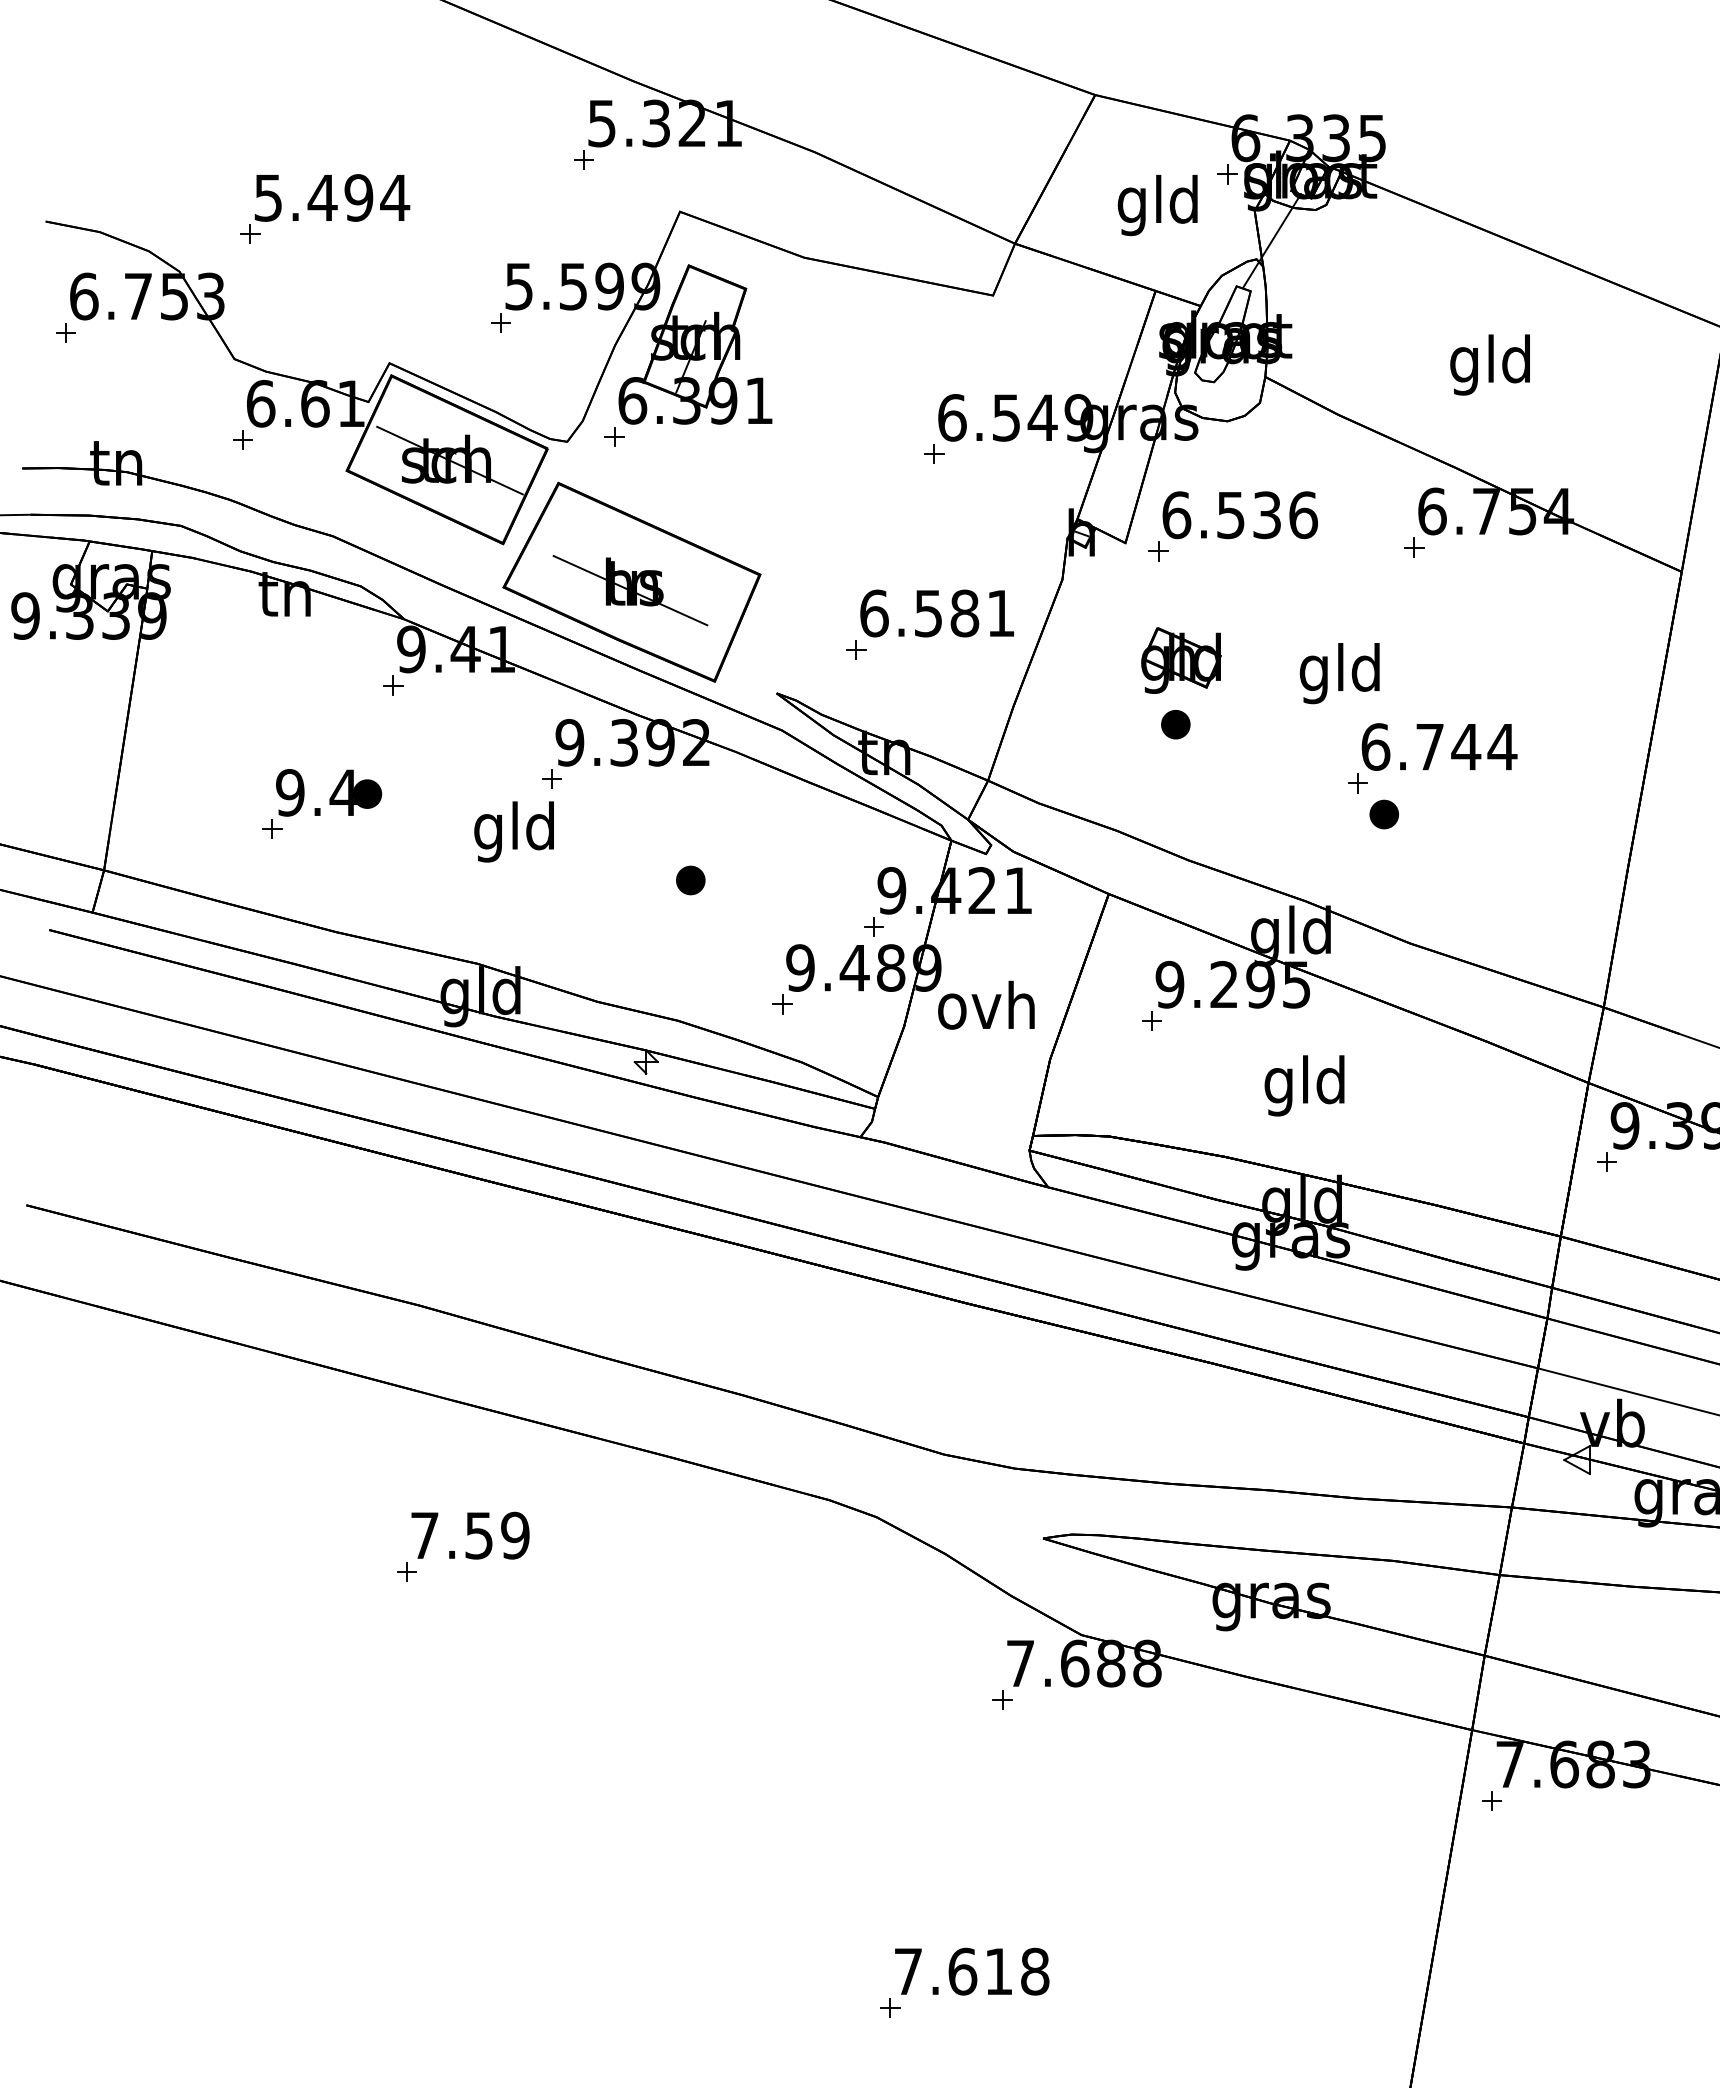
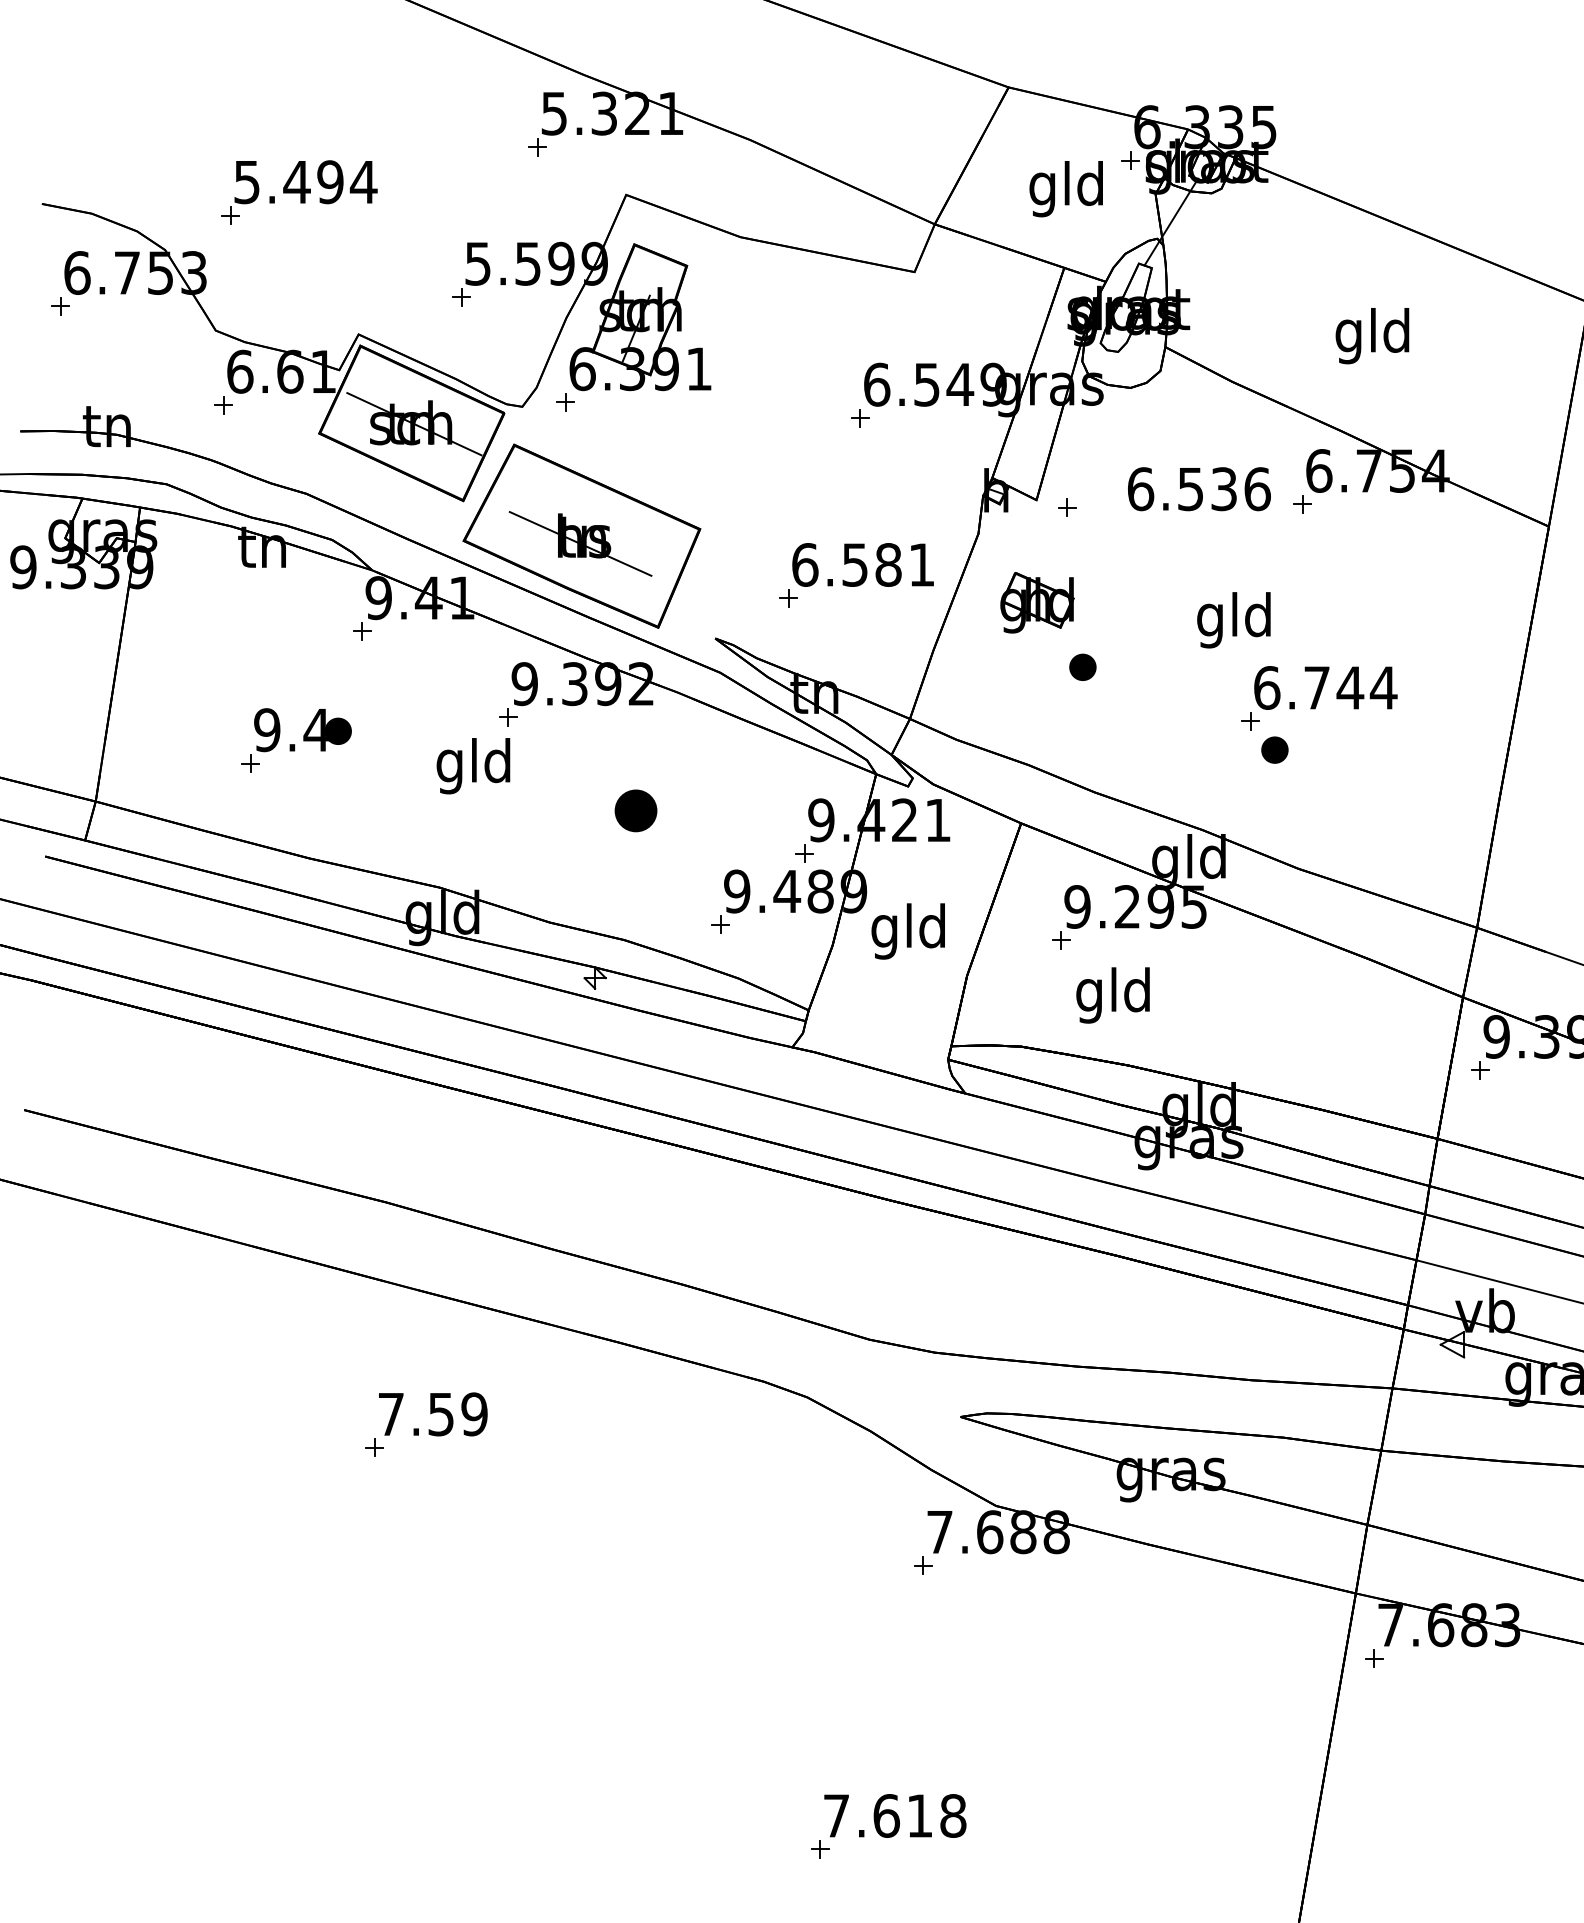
text: (1240, 515) -> (1199, 489), moved
part: (1181, 660) -> (1037, 602), moved
part: (690, 880) -> (635, 810), size x1.6
text: (986, 1010) -> (908, 930), ovh -> gld
text: (1304, 1085) -> (1113, 995), moved

